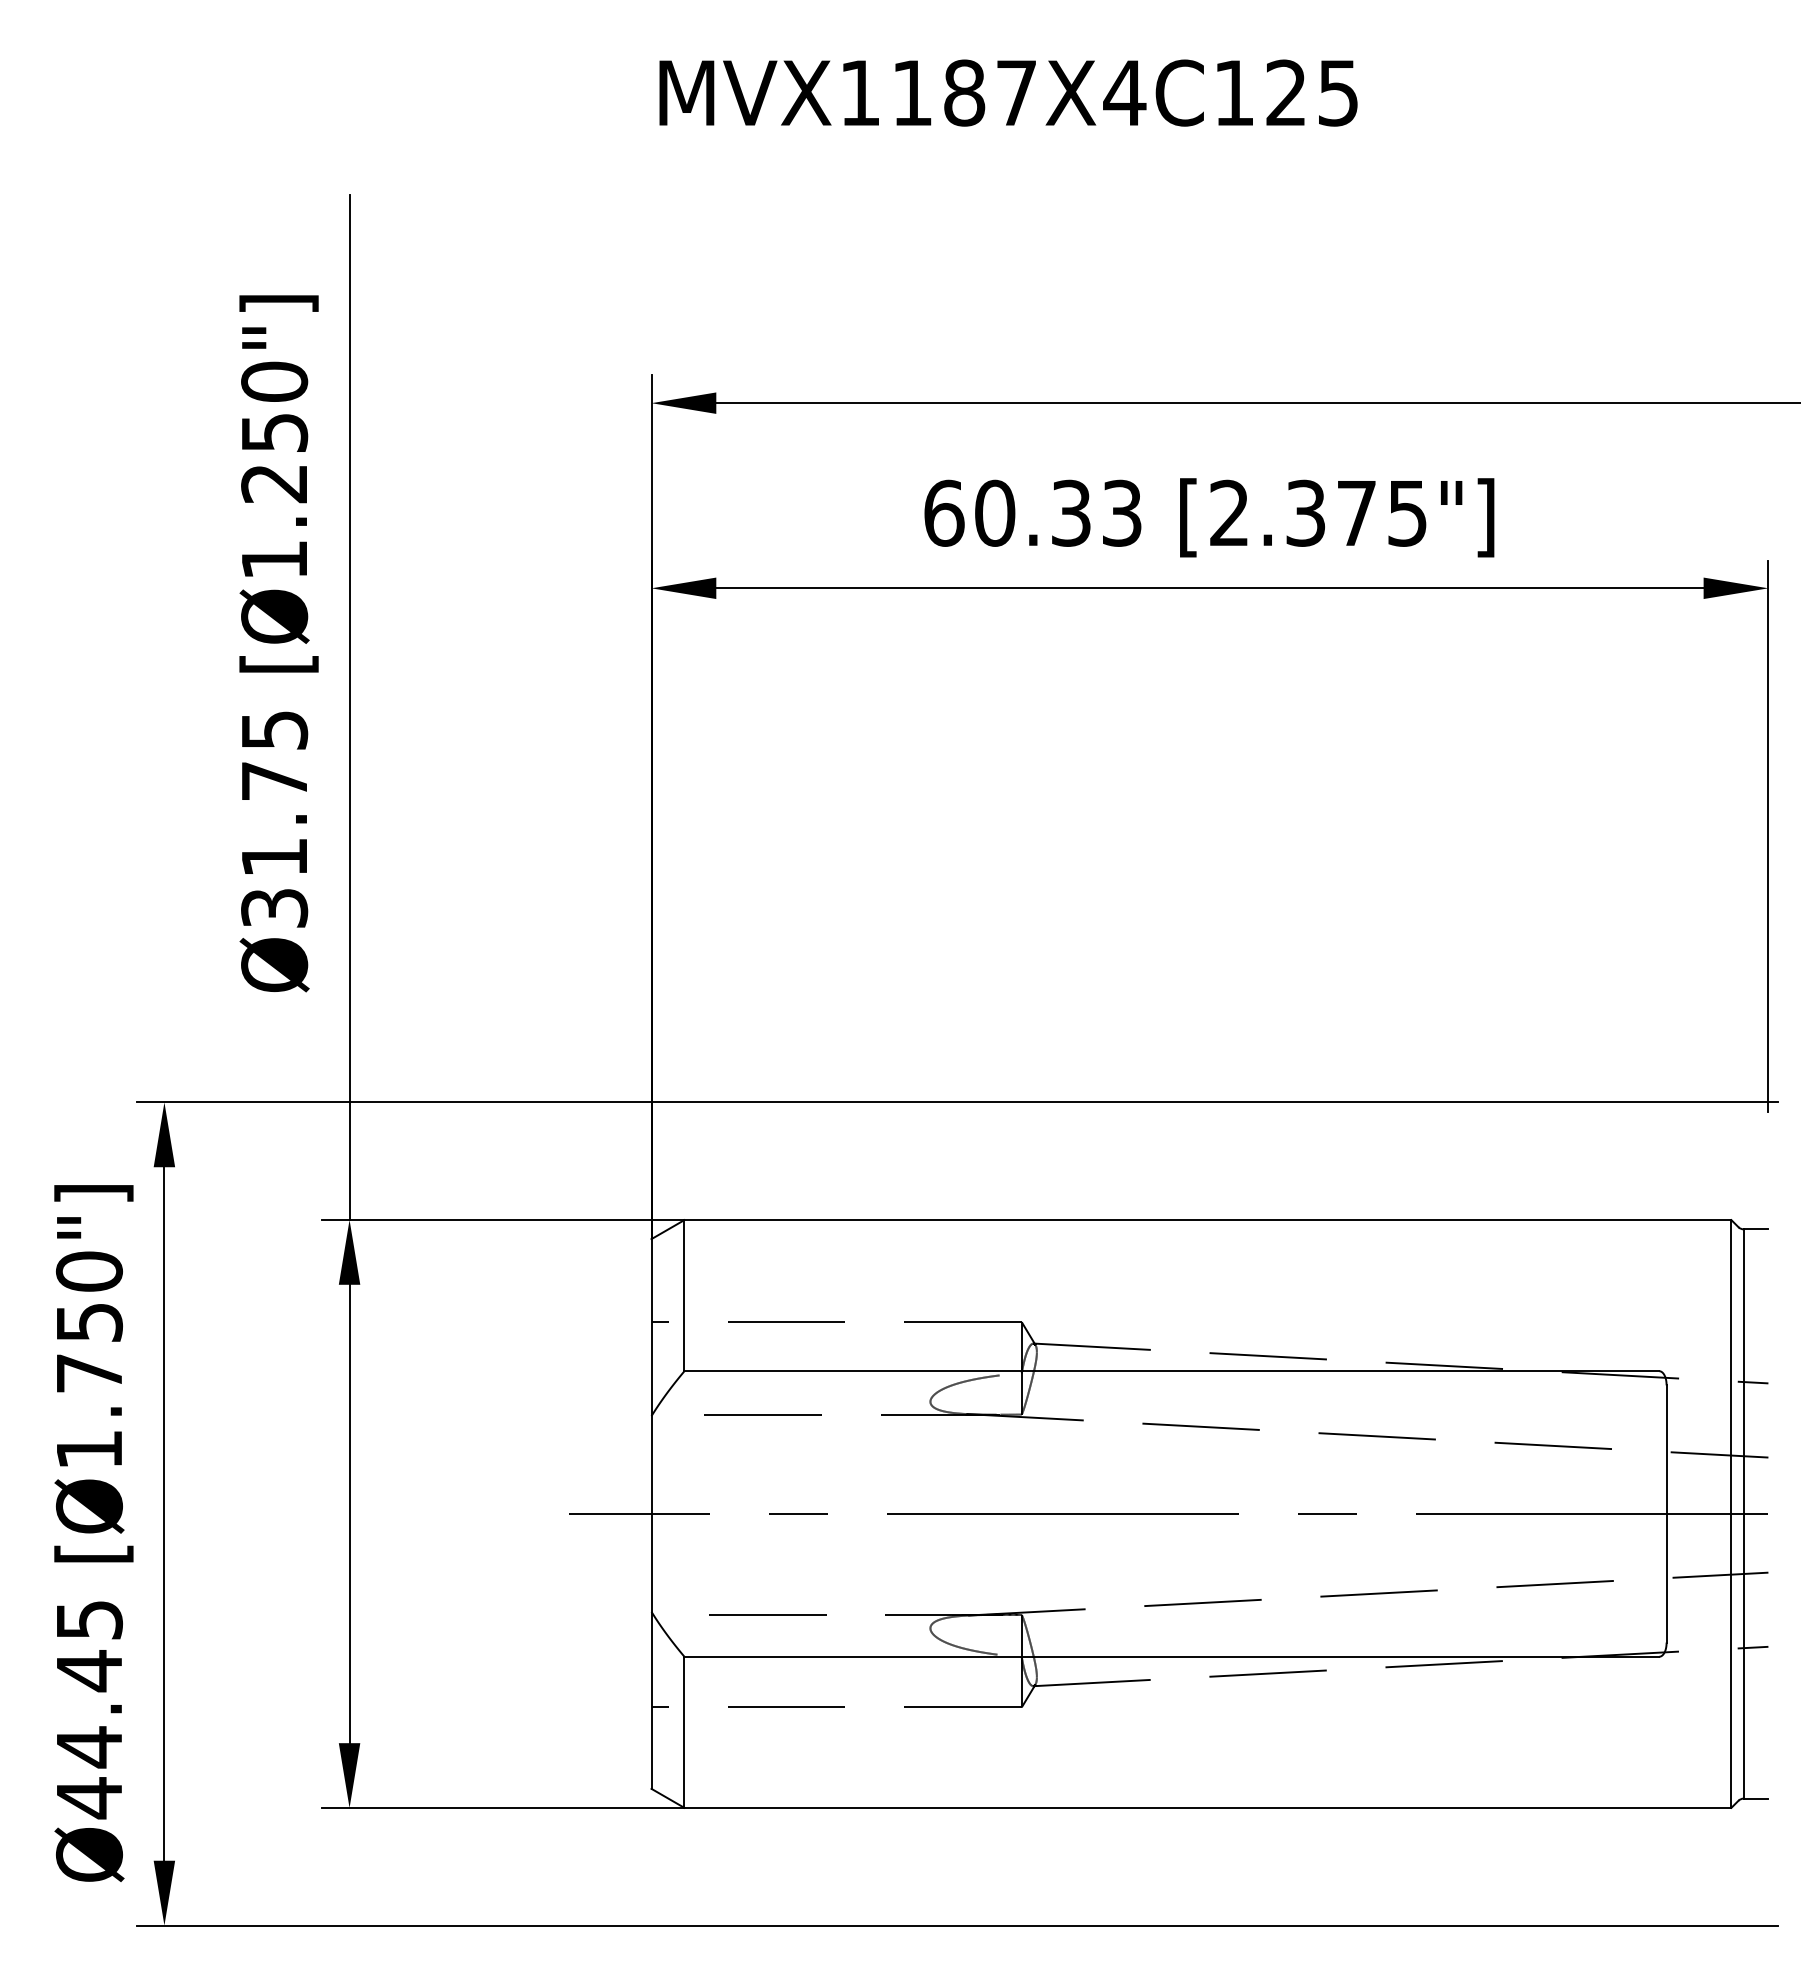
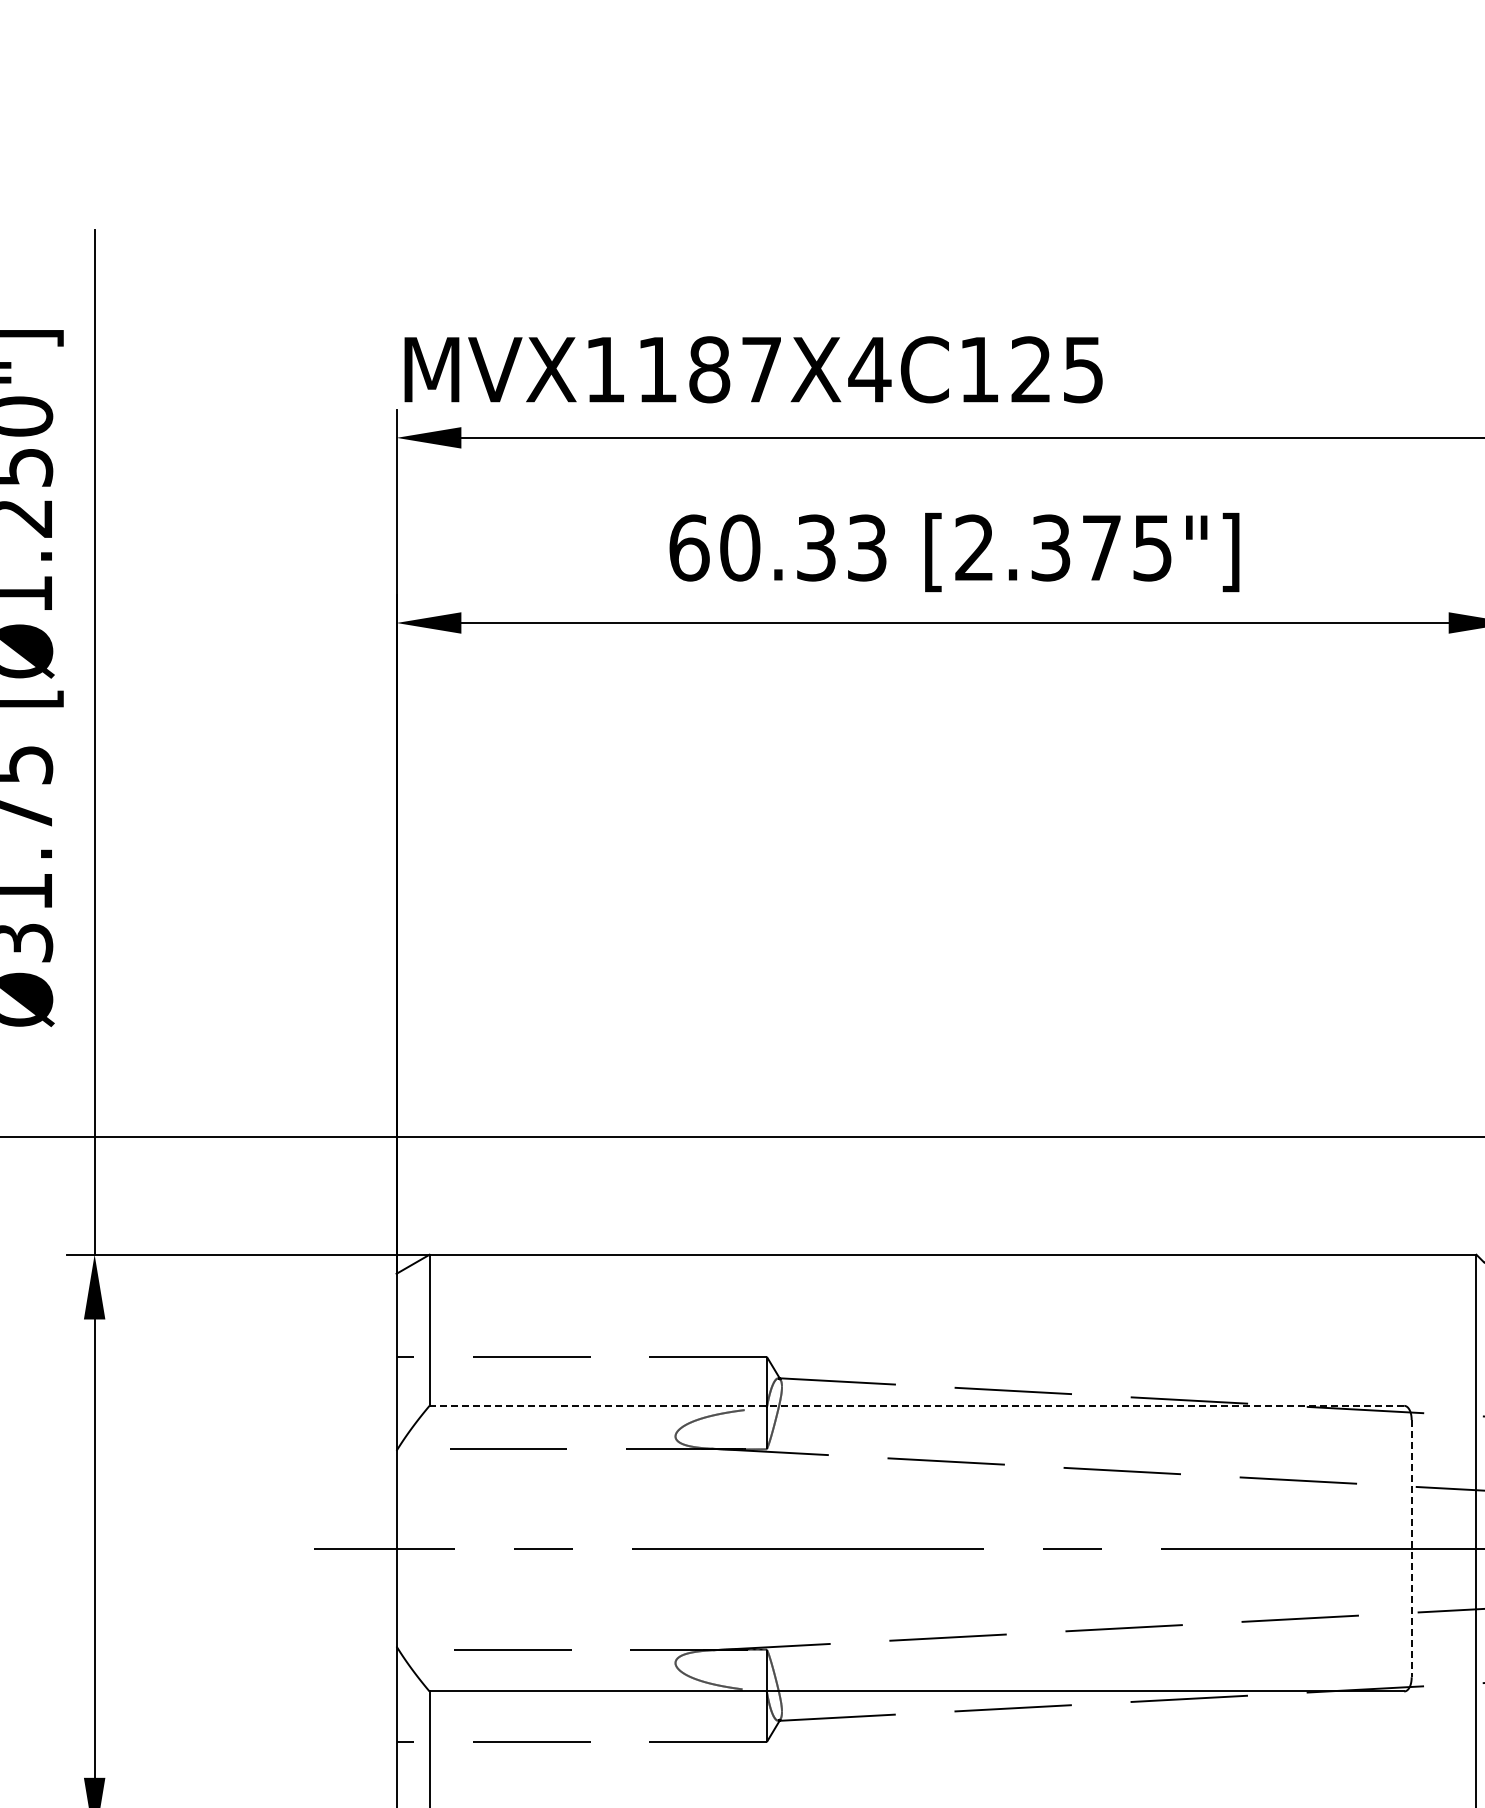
text: (1008, 92) -> (753, 369), moved
line: (1171, 1371) -> (916, 1406), solid -> dashed
line: (1666, 1513) -> (1411, 1548), solid -> dashed

